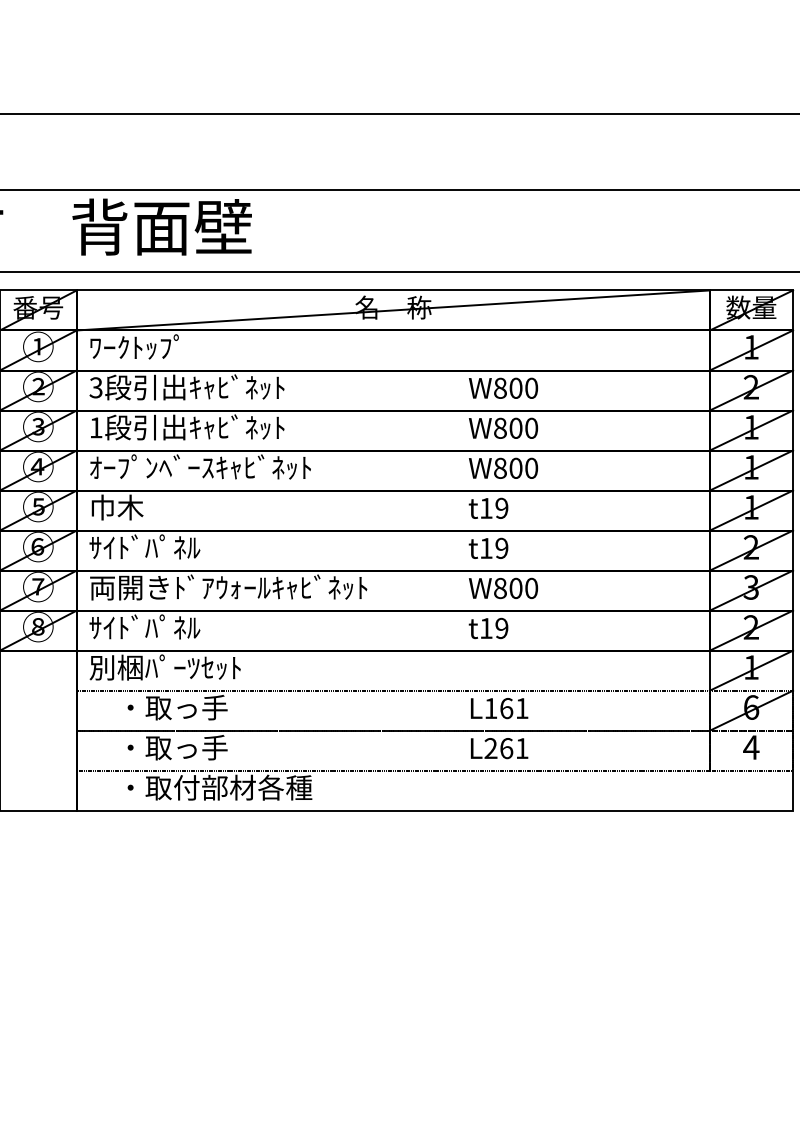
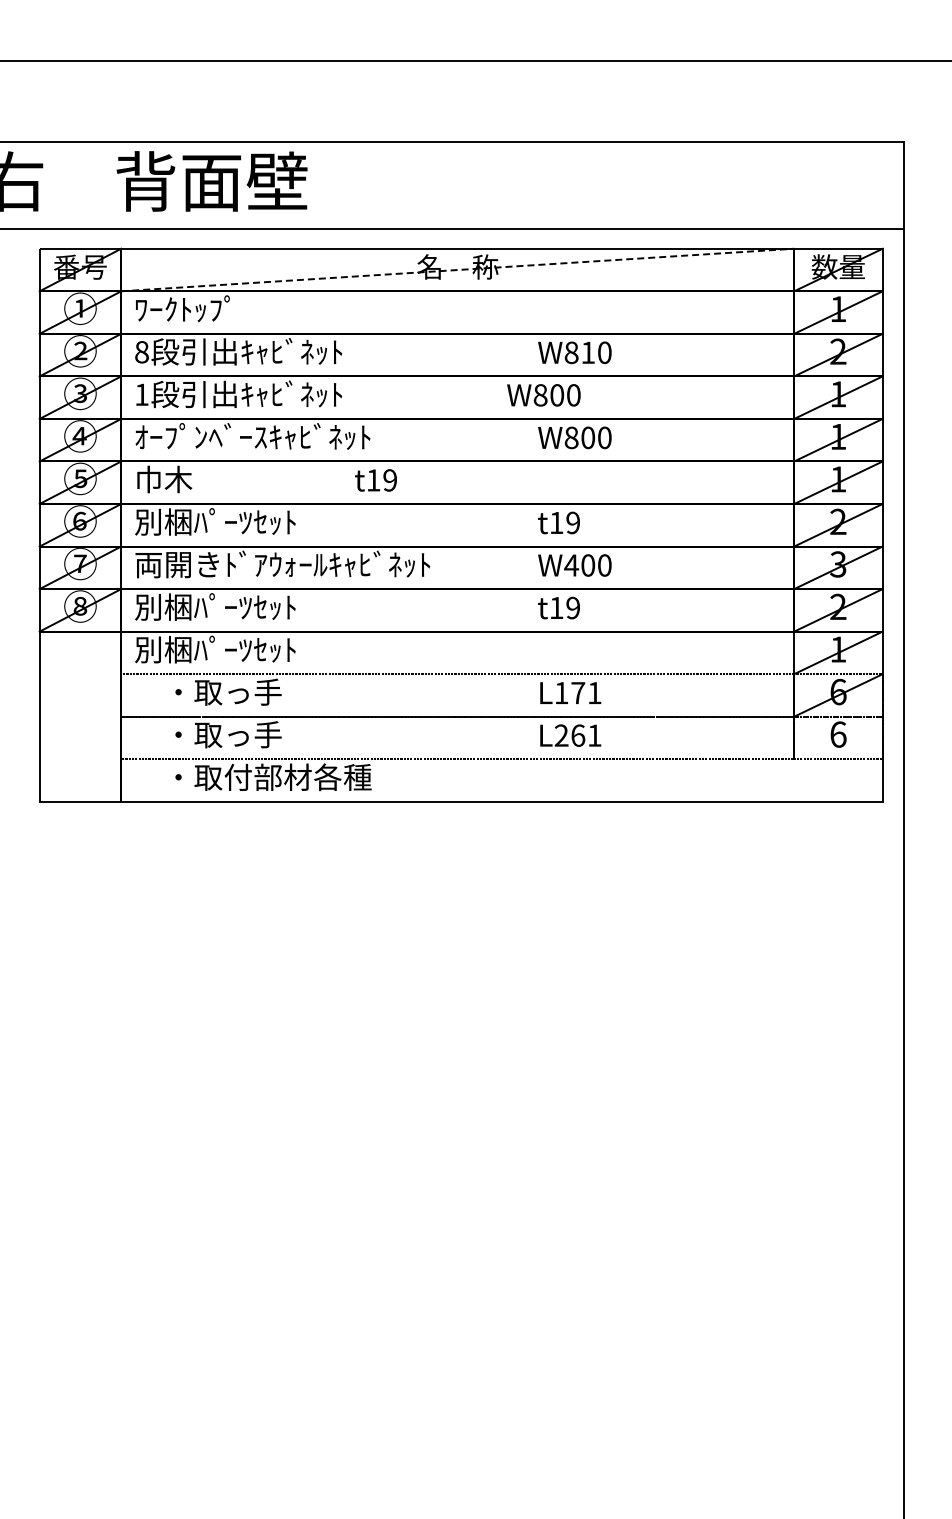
line: (393, 309) -> (458, 269), solid -> dashed
text: (95, 388) -> (141, 352), 3 -> 8
text: (516, 388) -> (588, 352), W800 -> W810
text: (503, 428) -> (543, 395), moved
text: (488, 508) -> (375, 480), moved
text: (164, 547) -> (214, 521), ｻｲﾄﾞﾊﾟﾈﾙ -> 別梱ﾊﾟｰﾂｾｯﾄ
text: (500, 588) -> (571, 565), W800 -> W400
text: (164, 627) -> (214, 606), ｻｲﾄﾞﾊﾟﾈﾙ -> 別梱ﾊﾟｰﾂｾｯﾄ
text: (506, 707) -> (578, 692), L161 -> L171
text: (751, 747) -> (838, 734), 4 -> 6

